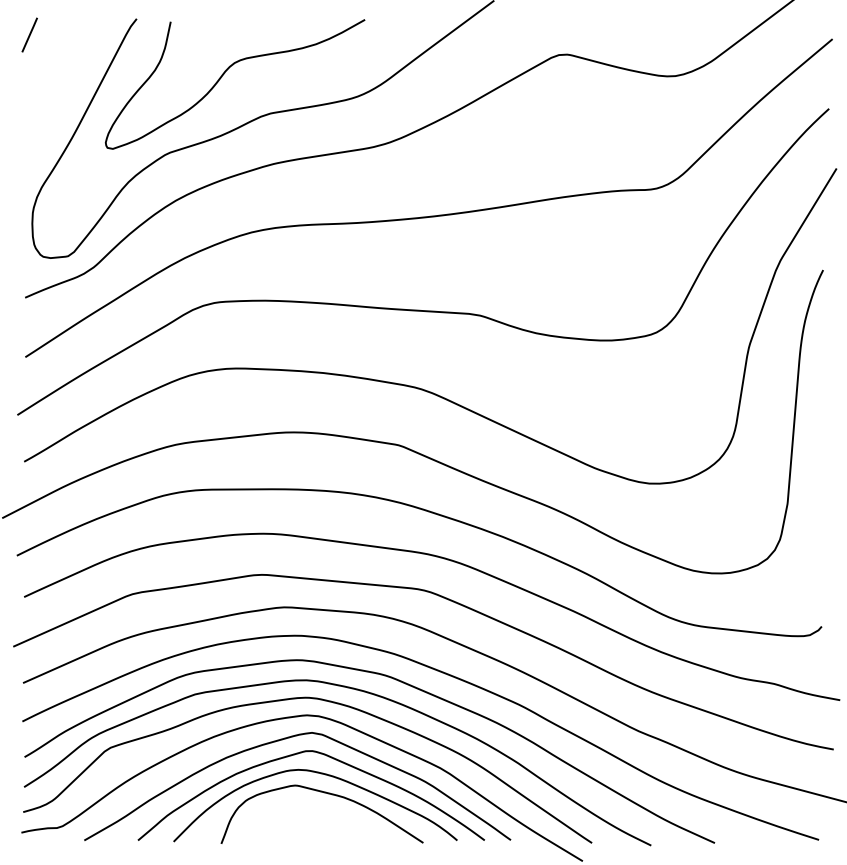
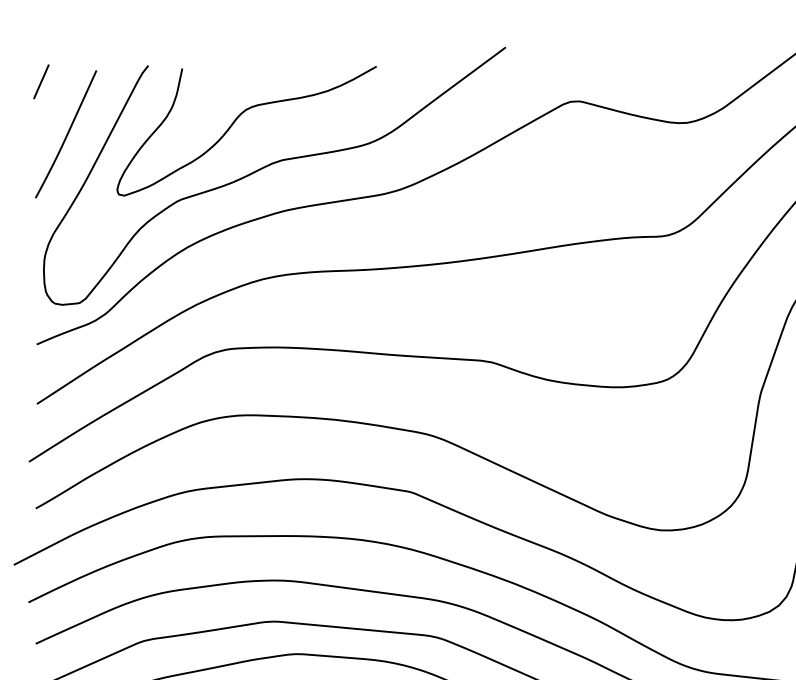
curve: (55, 87) -> (67, 134), added

